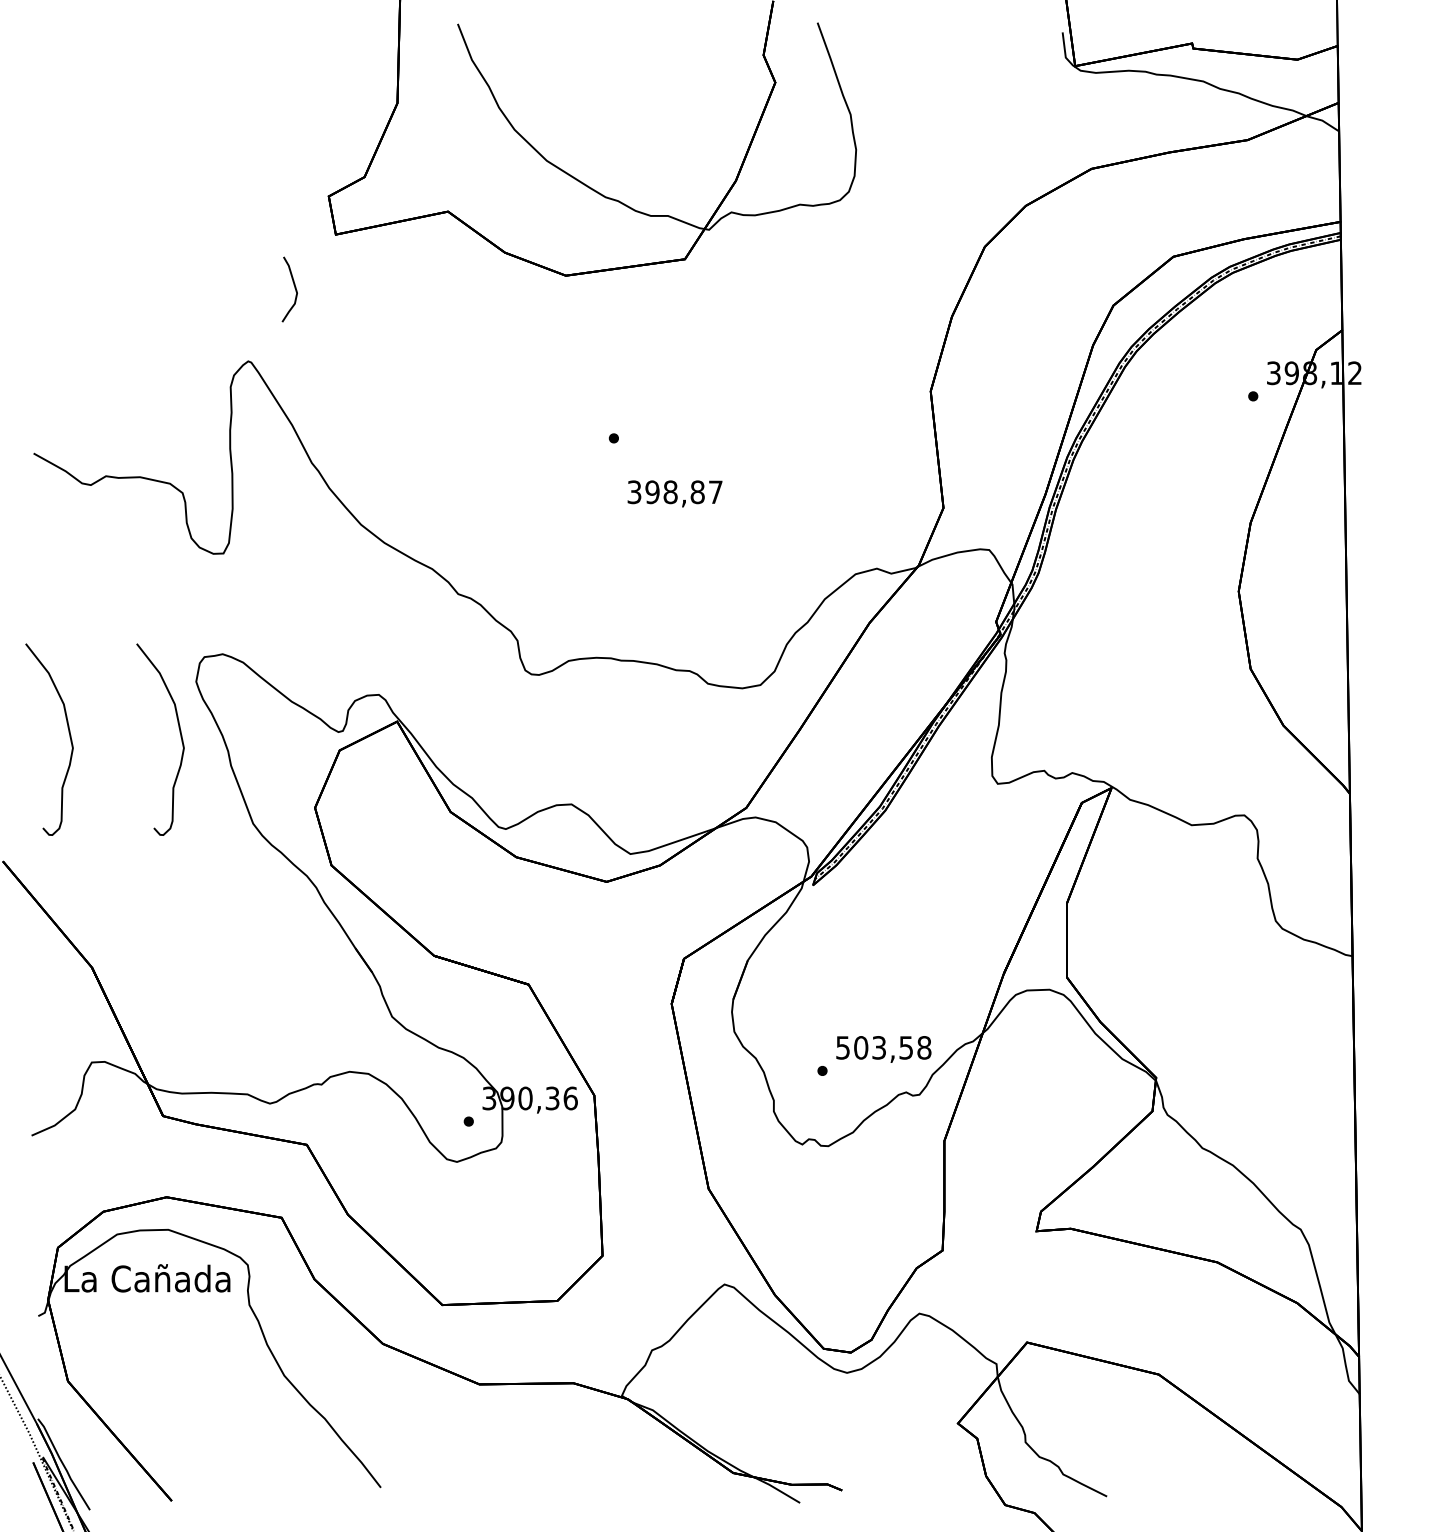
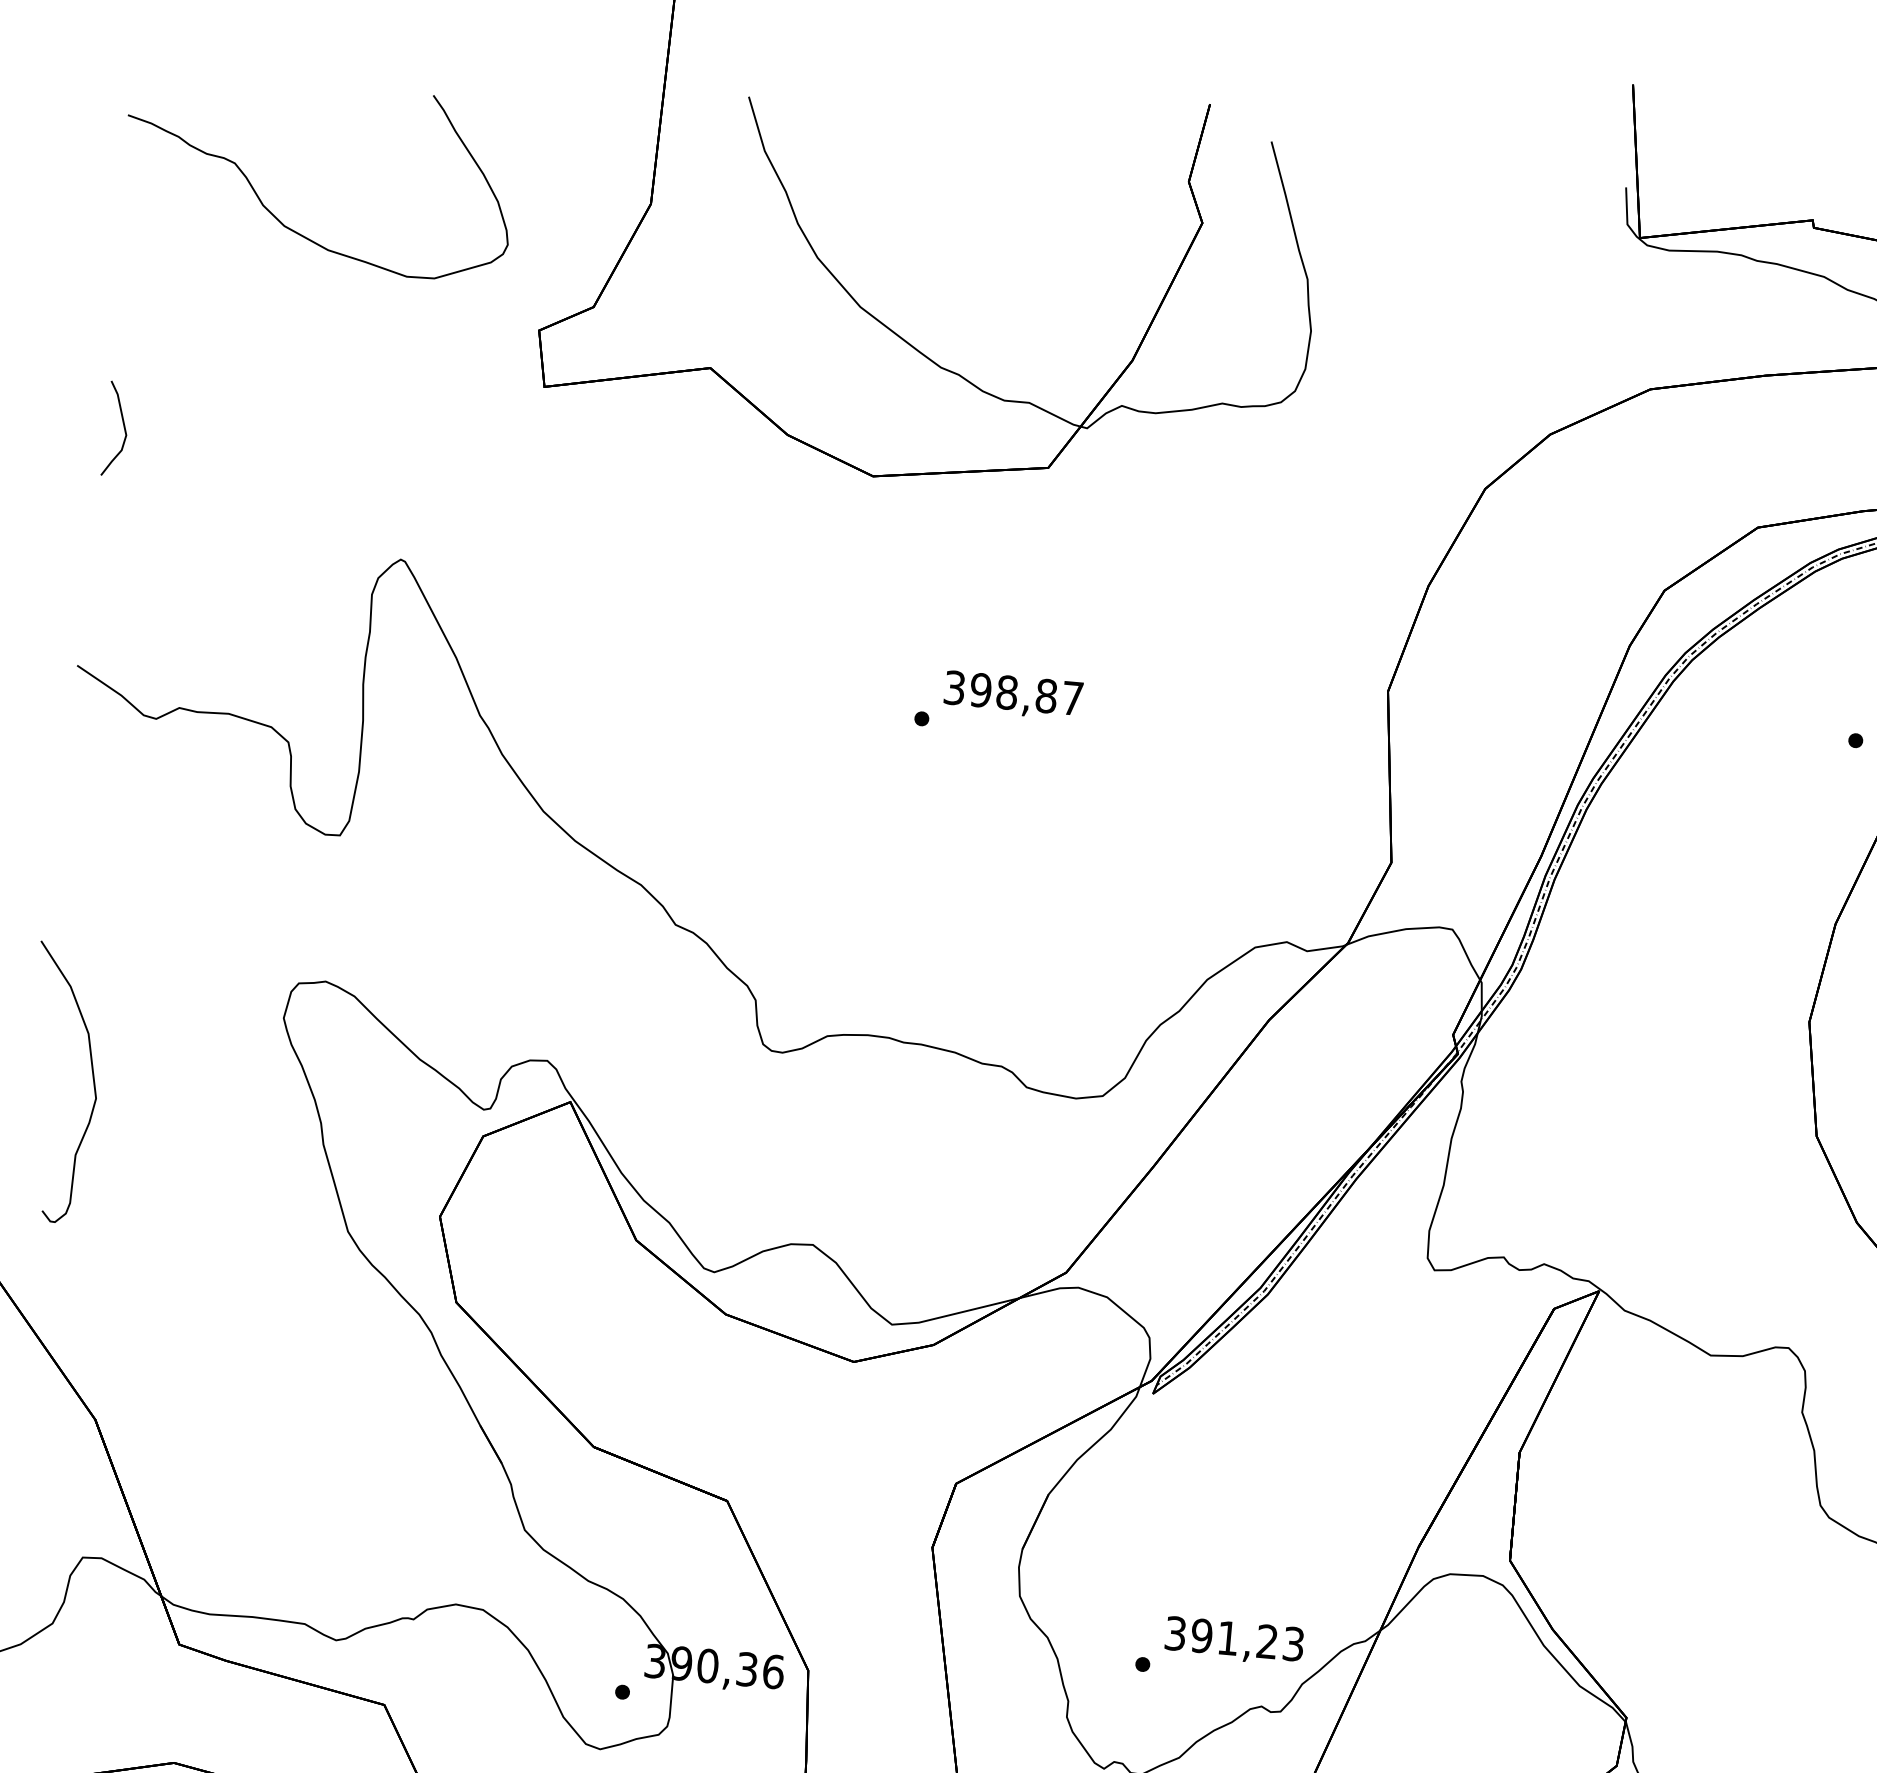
curve: (146, 137) -> (282, 221), added
curve: (294, 288) -> (123, 428), moved
text: (674, 493) -> (1012, 694), moved
curve: (180, 737) -> (253, 1097), removed
text: (884, 1047) -> (1235, 1638), 503,58 -> 391,23

